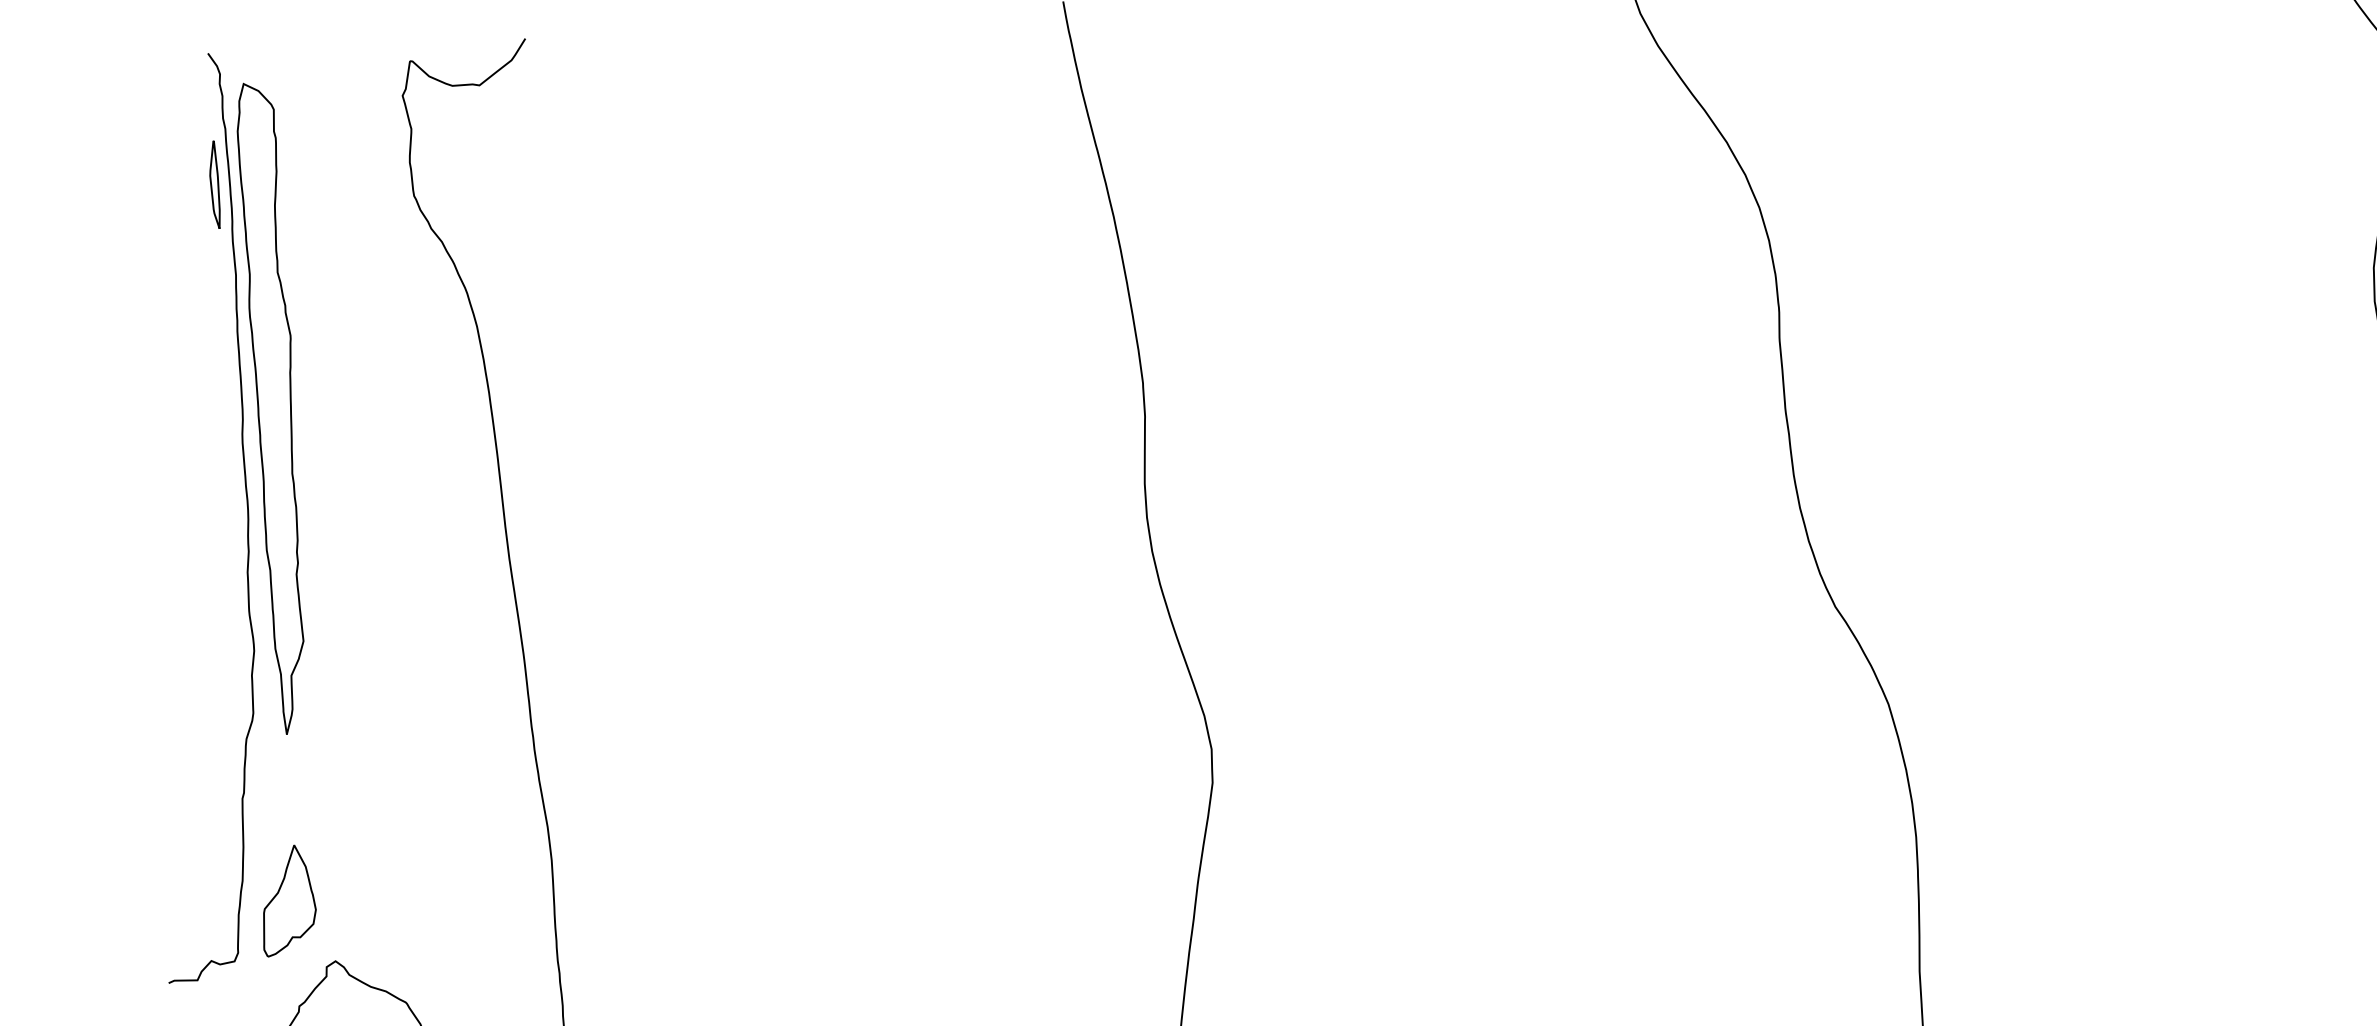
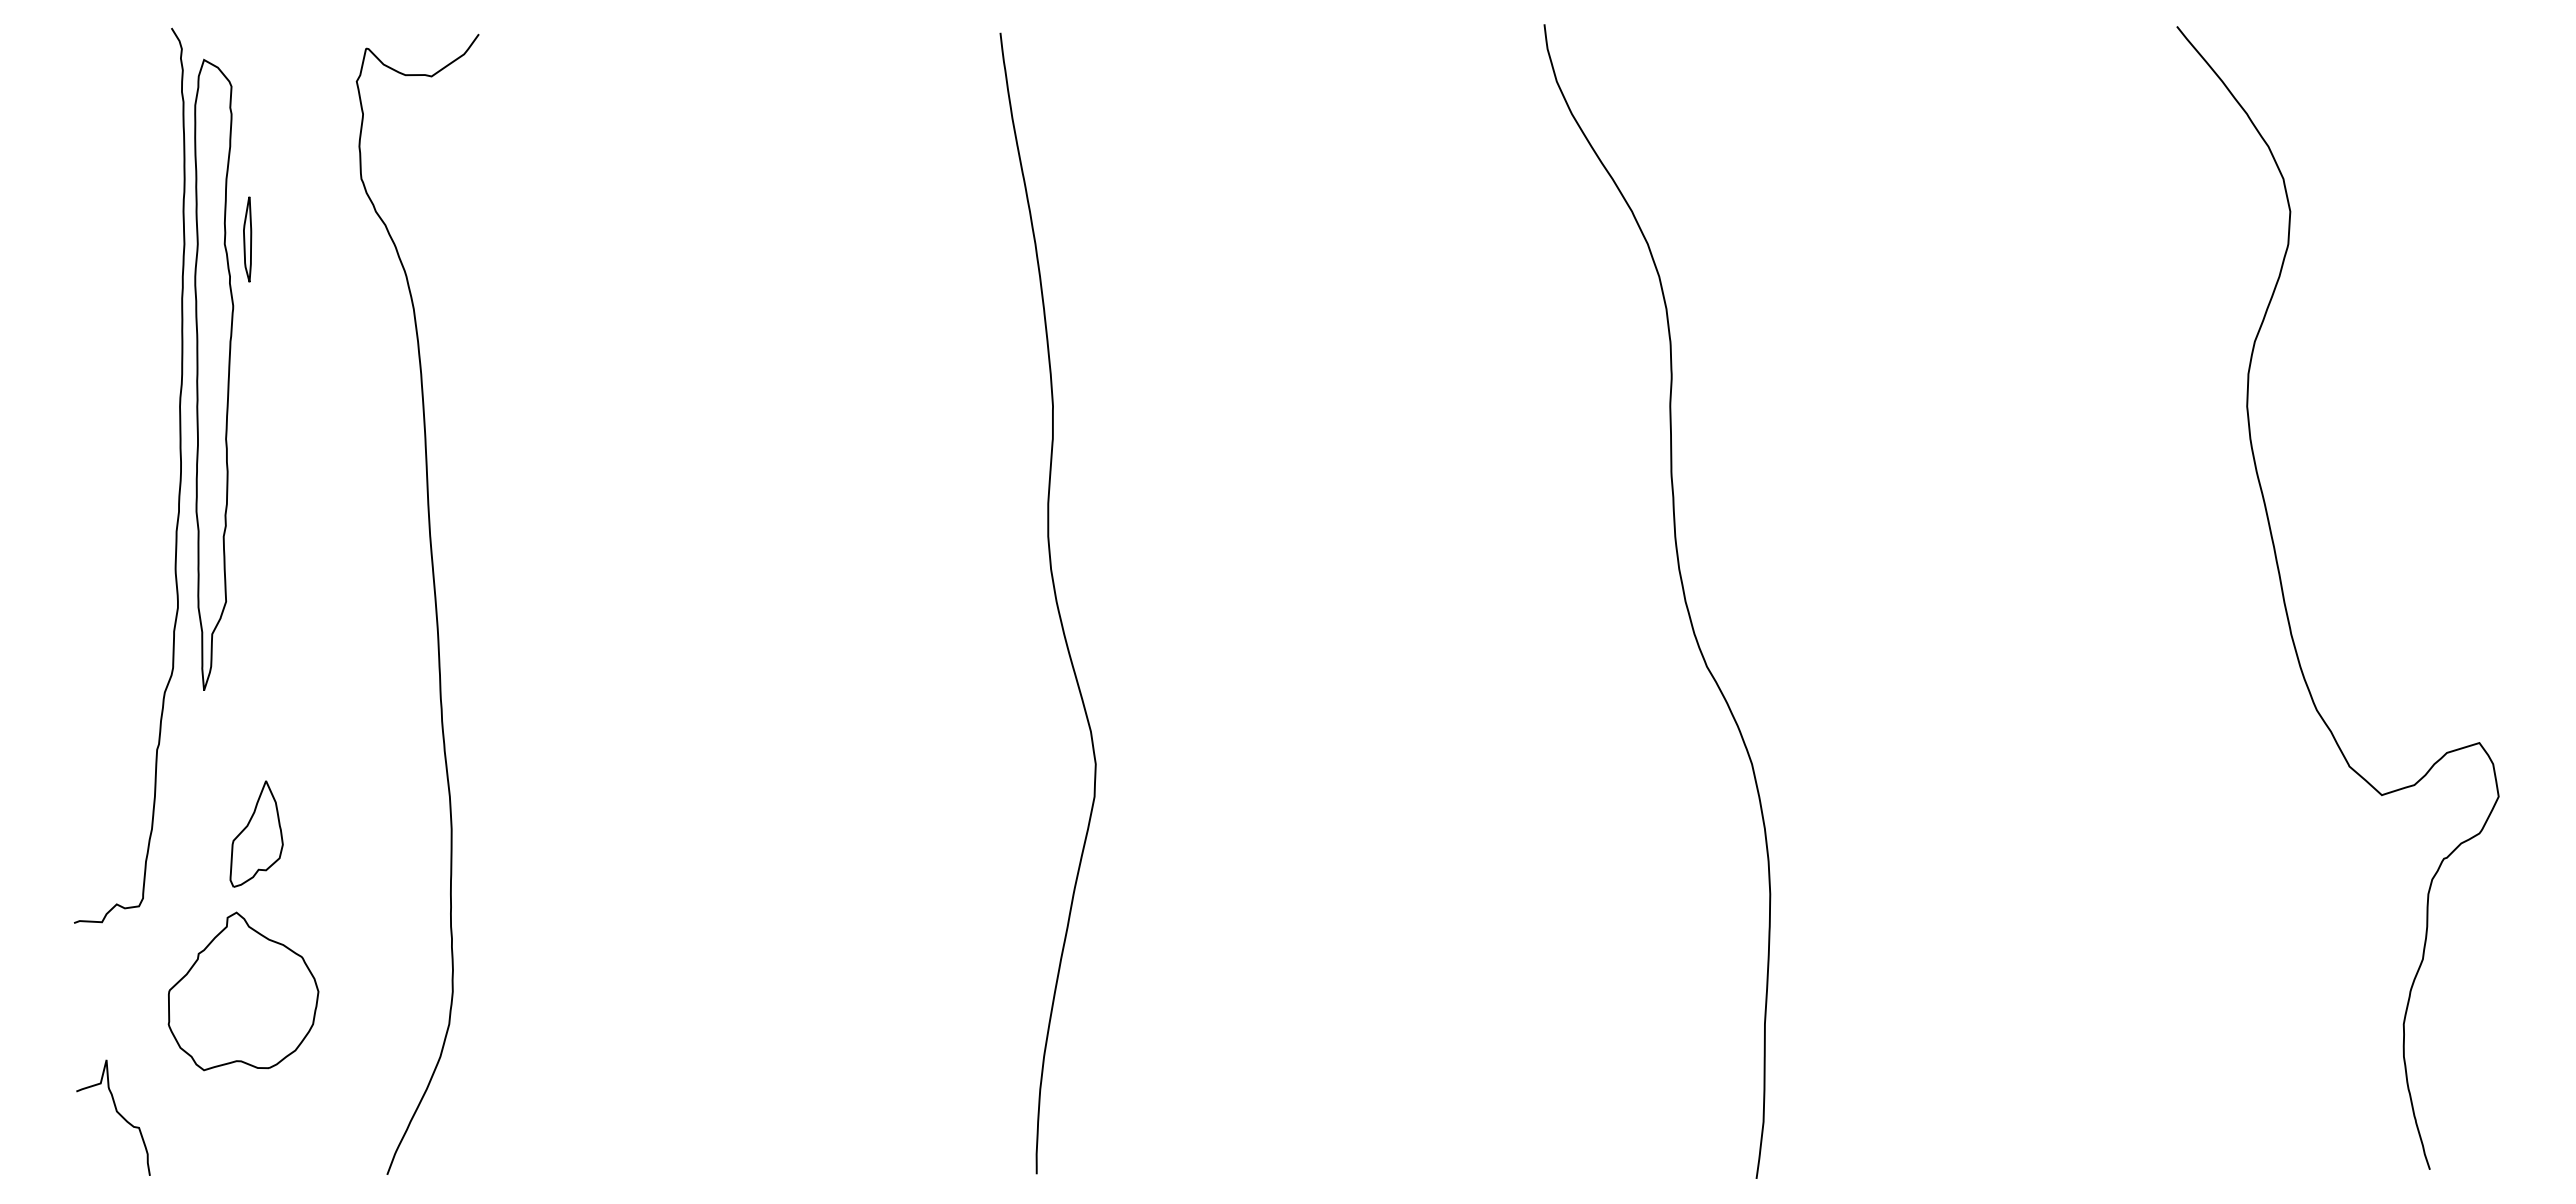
part: (214, 184) -> (247, 239), moved
part: (287, 900) -> (256, 833), moved

